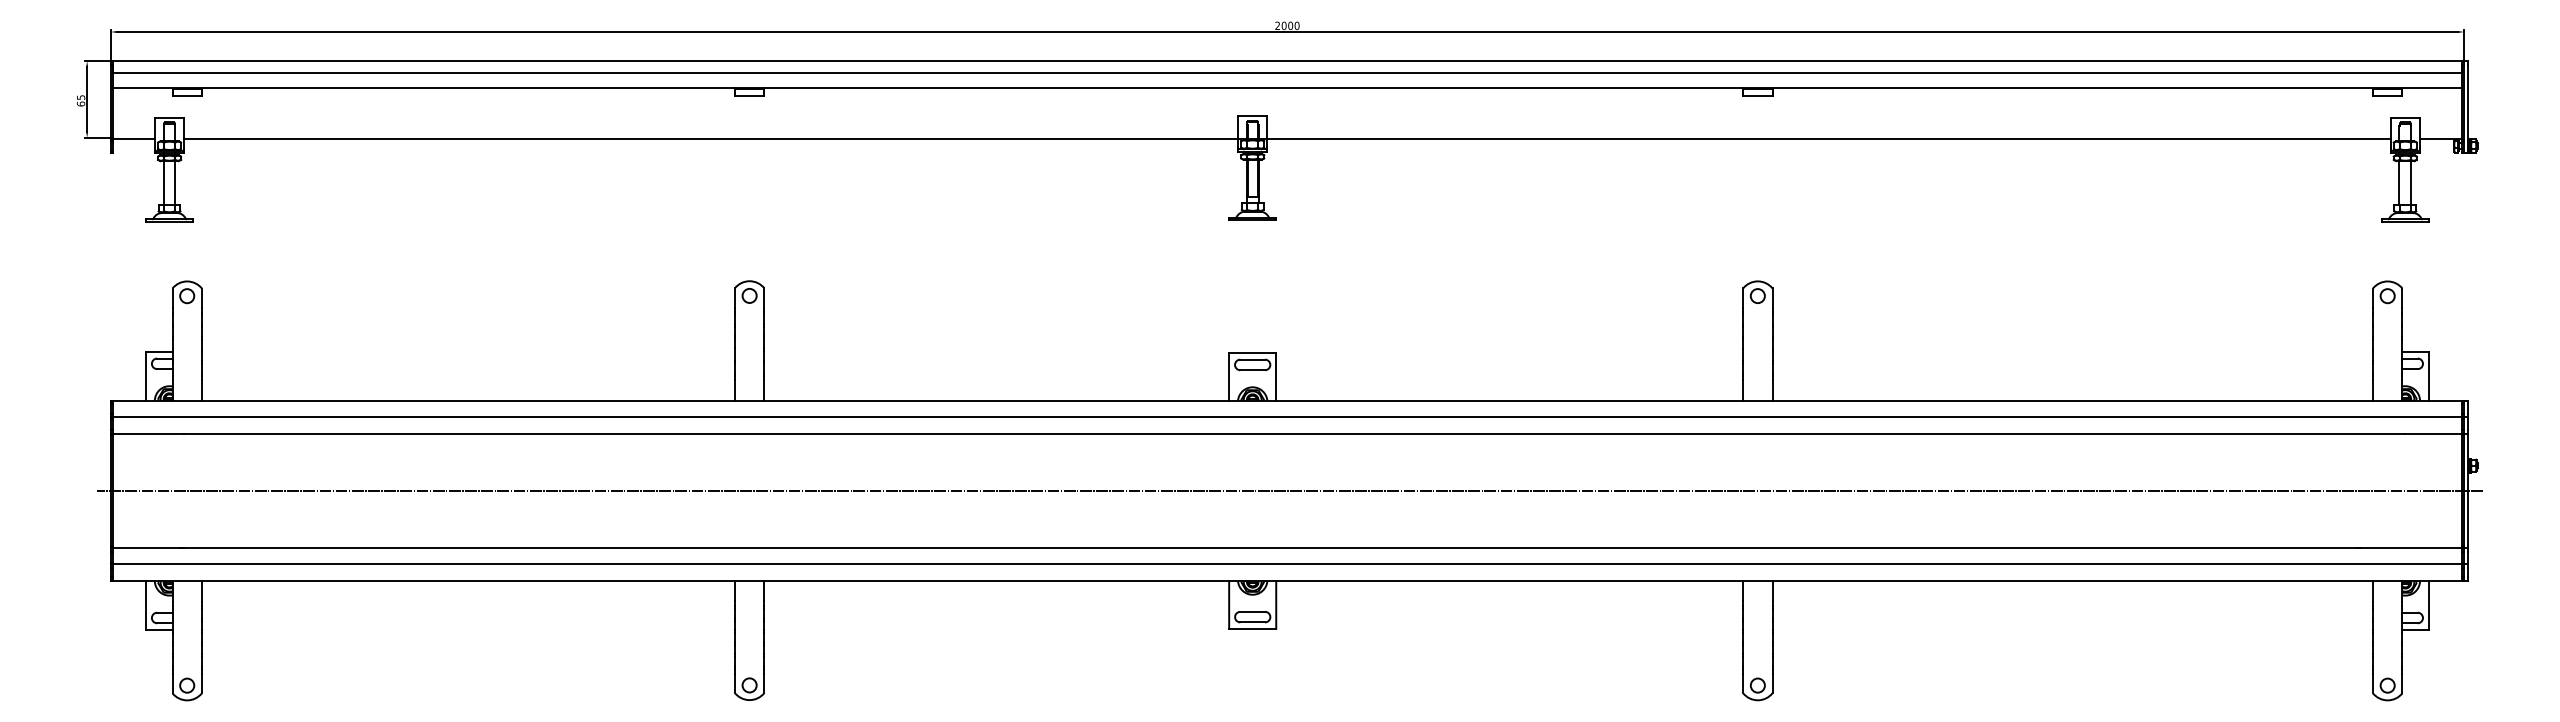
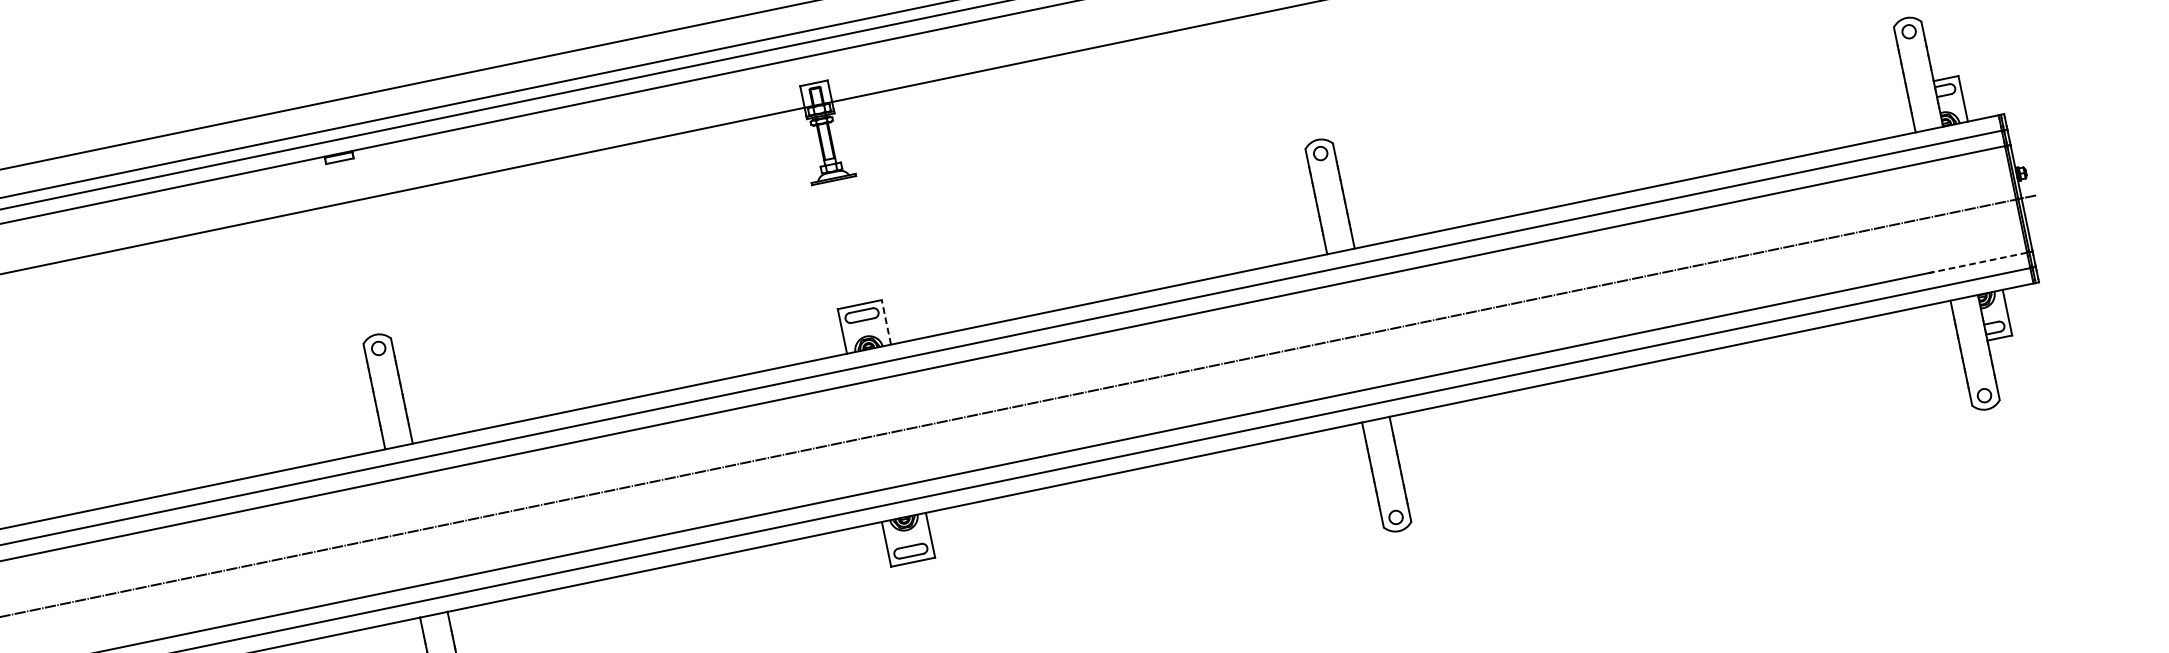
line: (1276, 377) -> (886, 322), solid -> dashed
line: (2408, 547) -> (1977, 262), solid -> dashed

